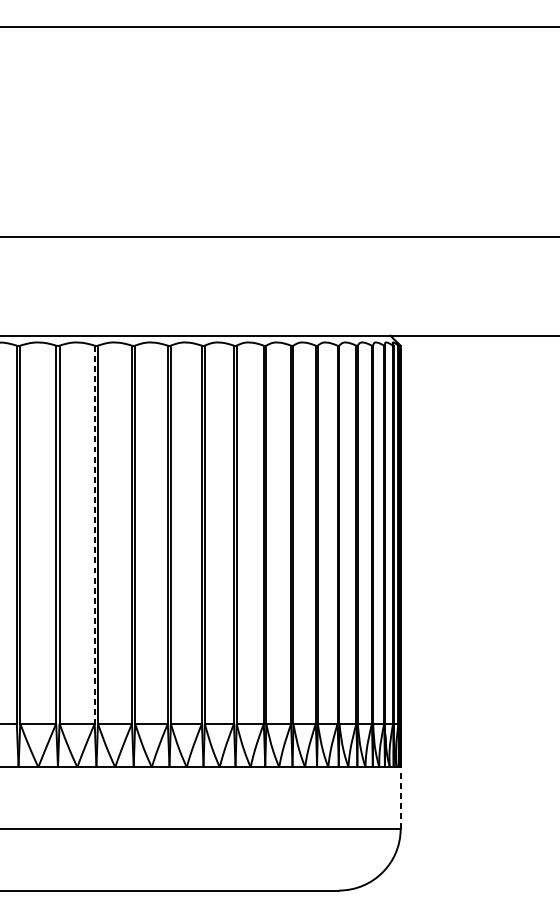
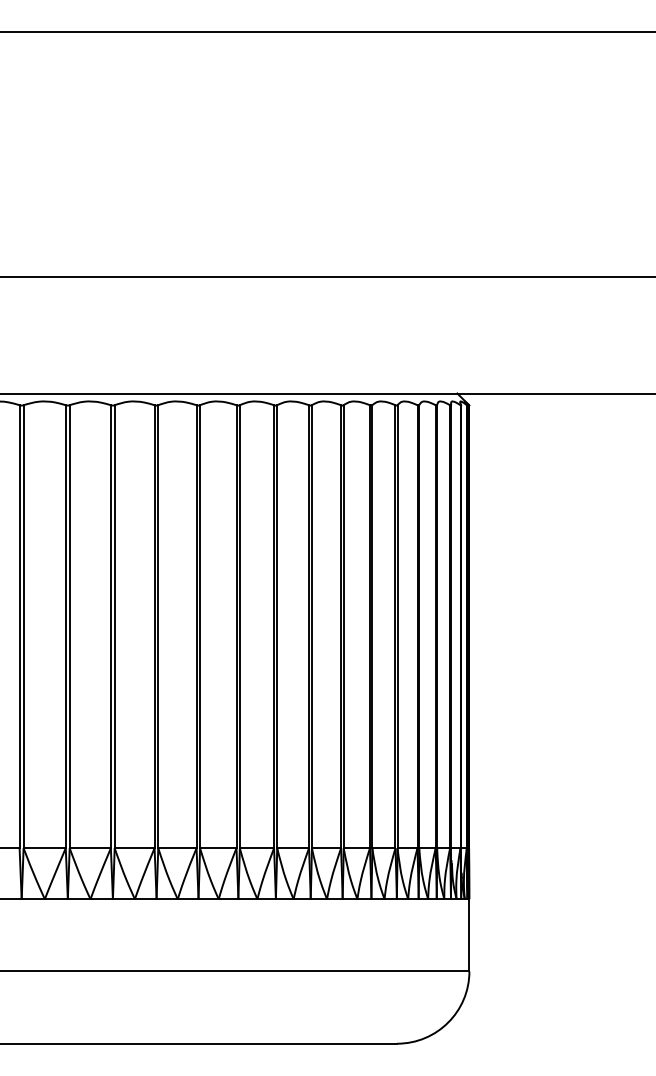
line: (94, 534) -> (110, 626), dashed -> solid
line: (400, 797) -> (469, 934), dashed -> solid

